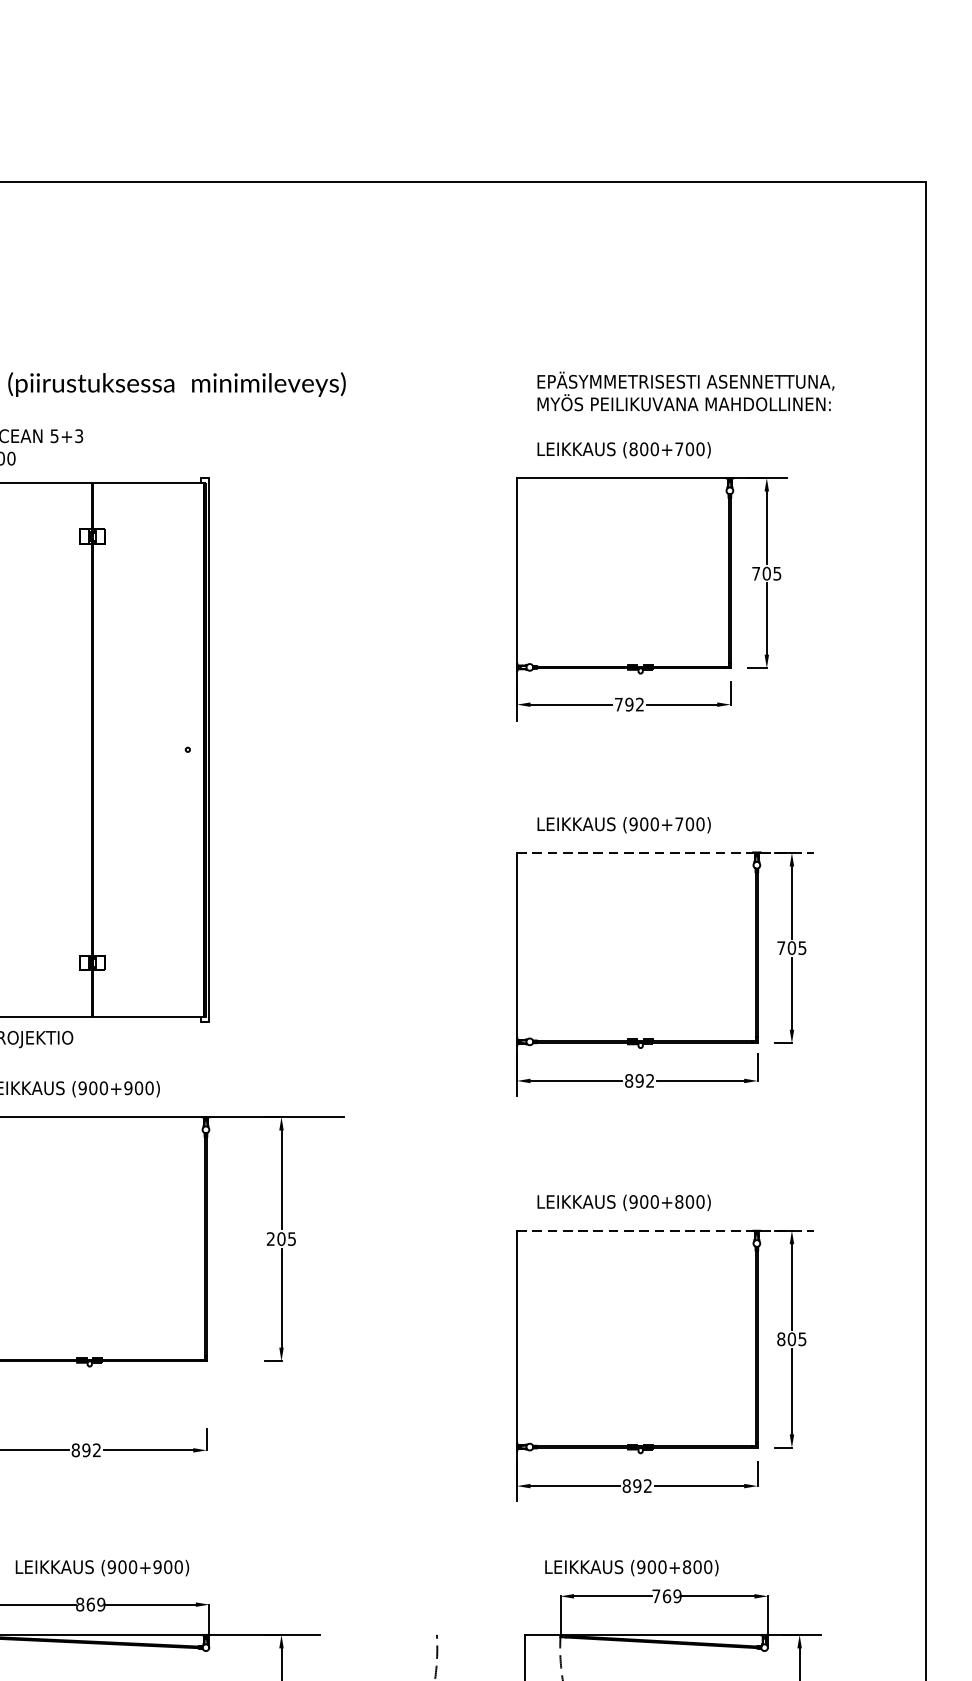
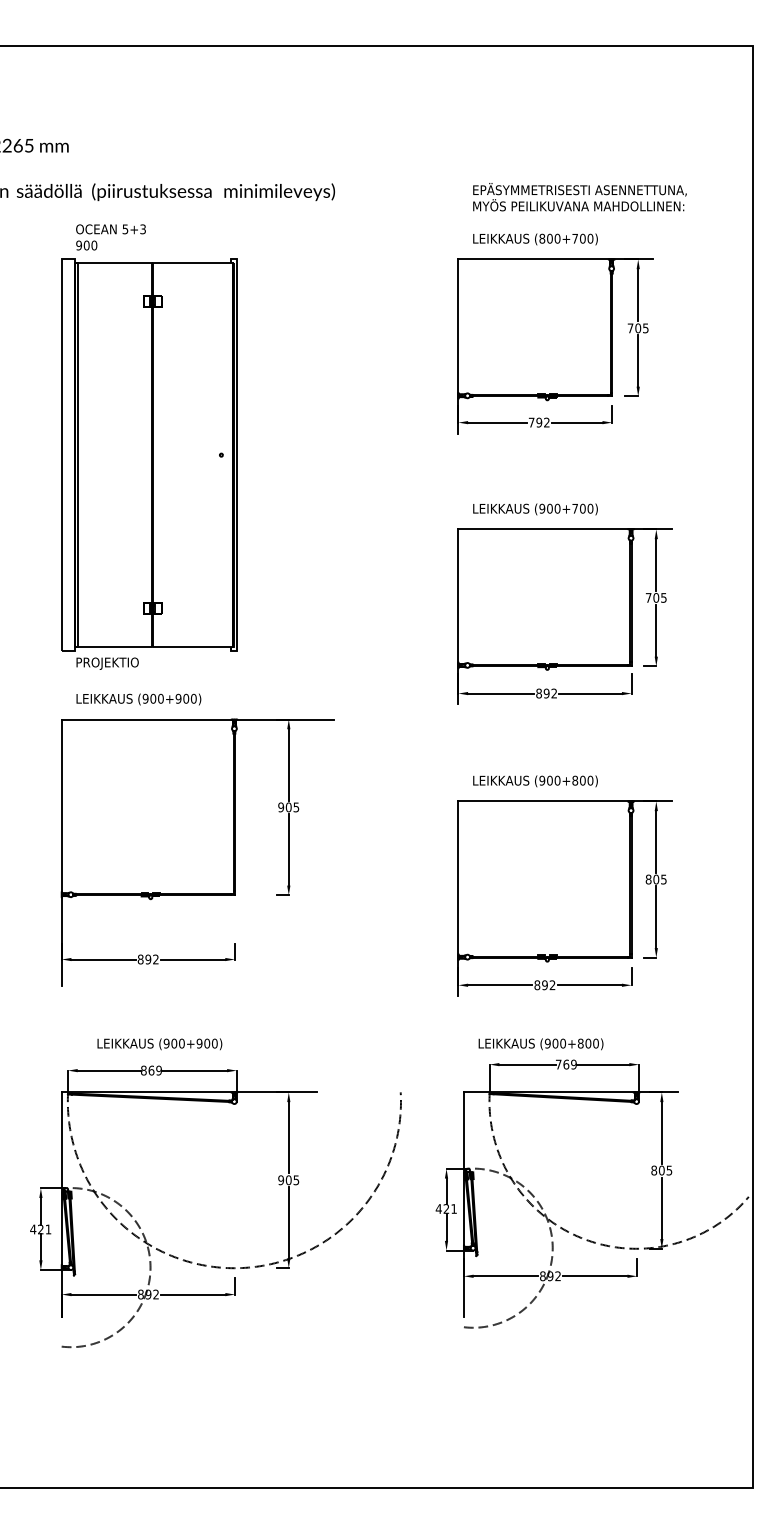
line: (665, 853) -> (565, 529), dashed -> solid
line: (665, 1230) -> (565, 801), dashed -> solid
text: (271, 1239) -> (281, 807), 205 -> 905

